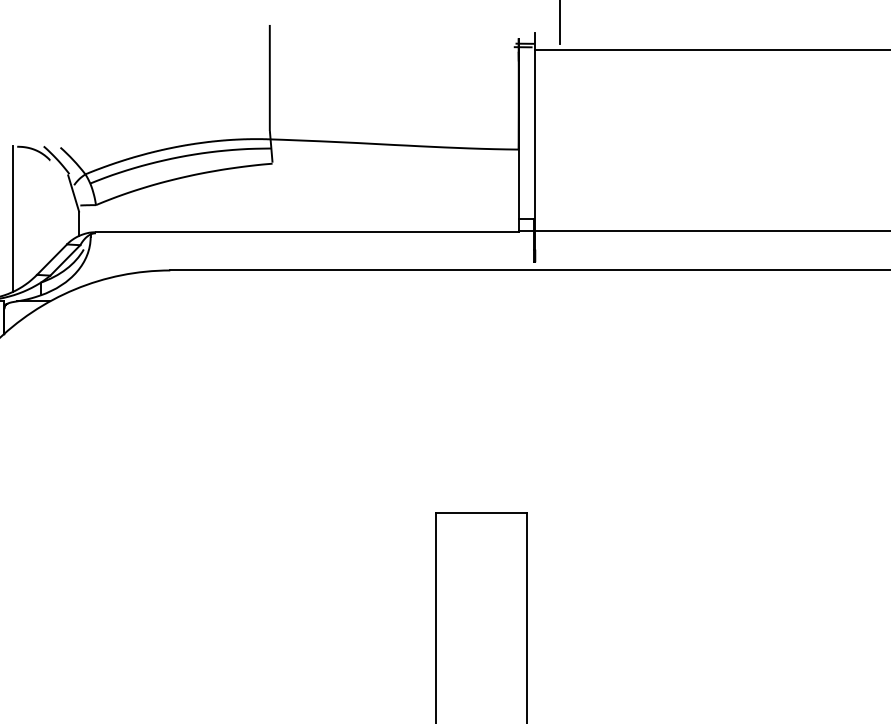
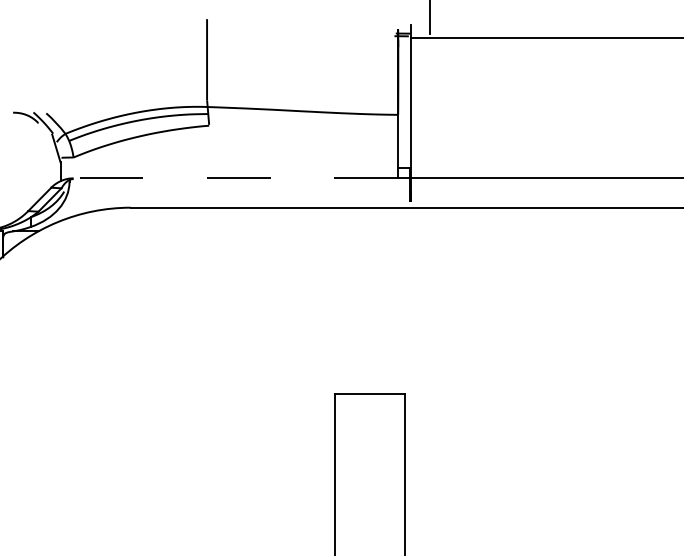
line: (12, 218) -> (9, 167), removed
line: (306, 232) -> (235, 178), solid -> dashed

